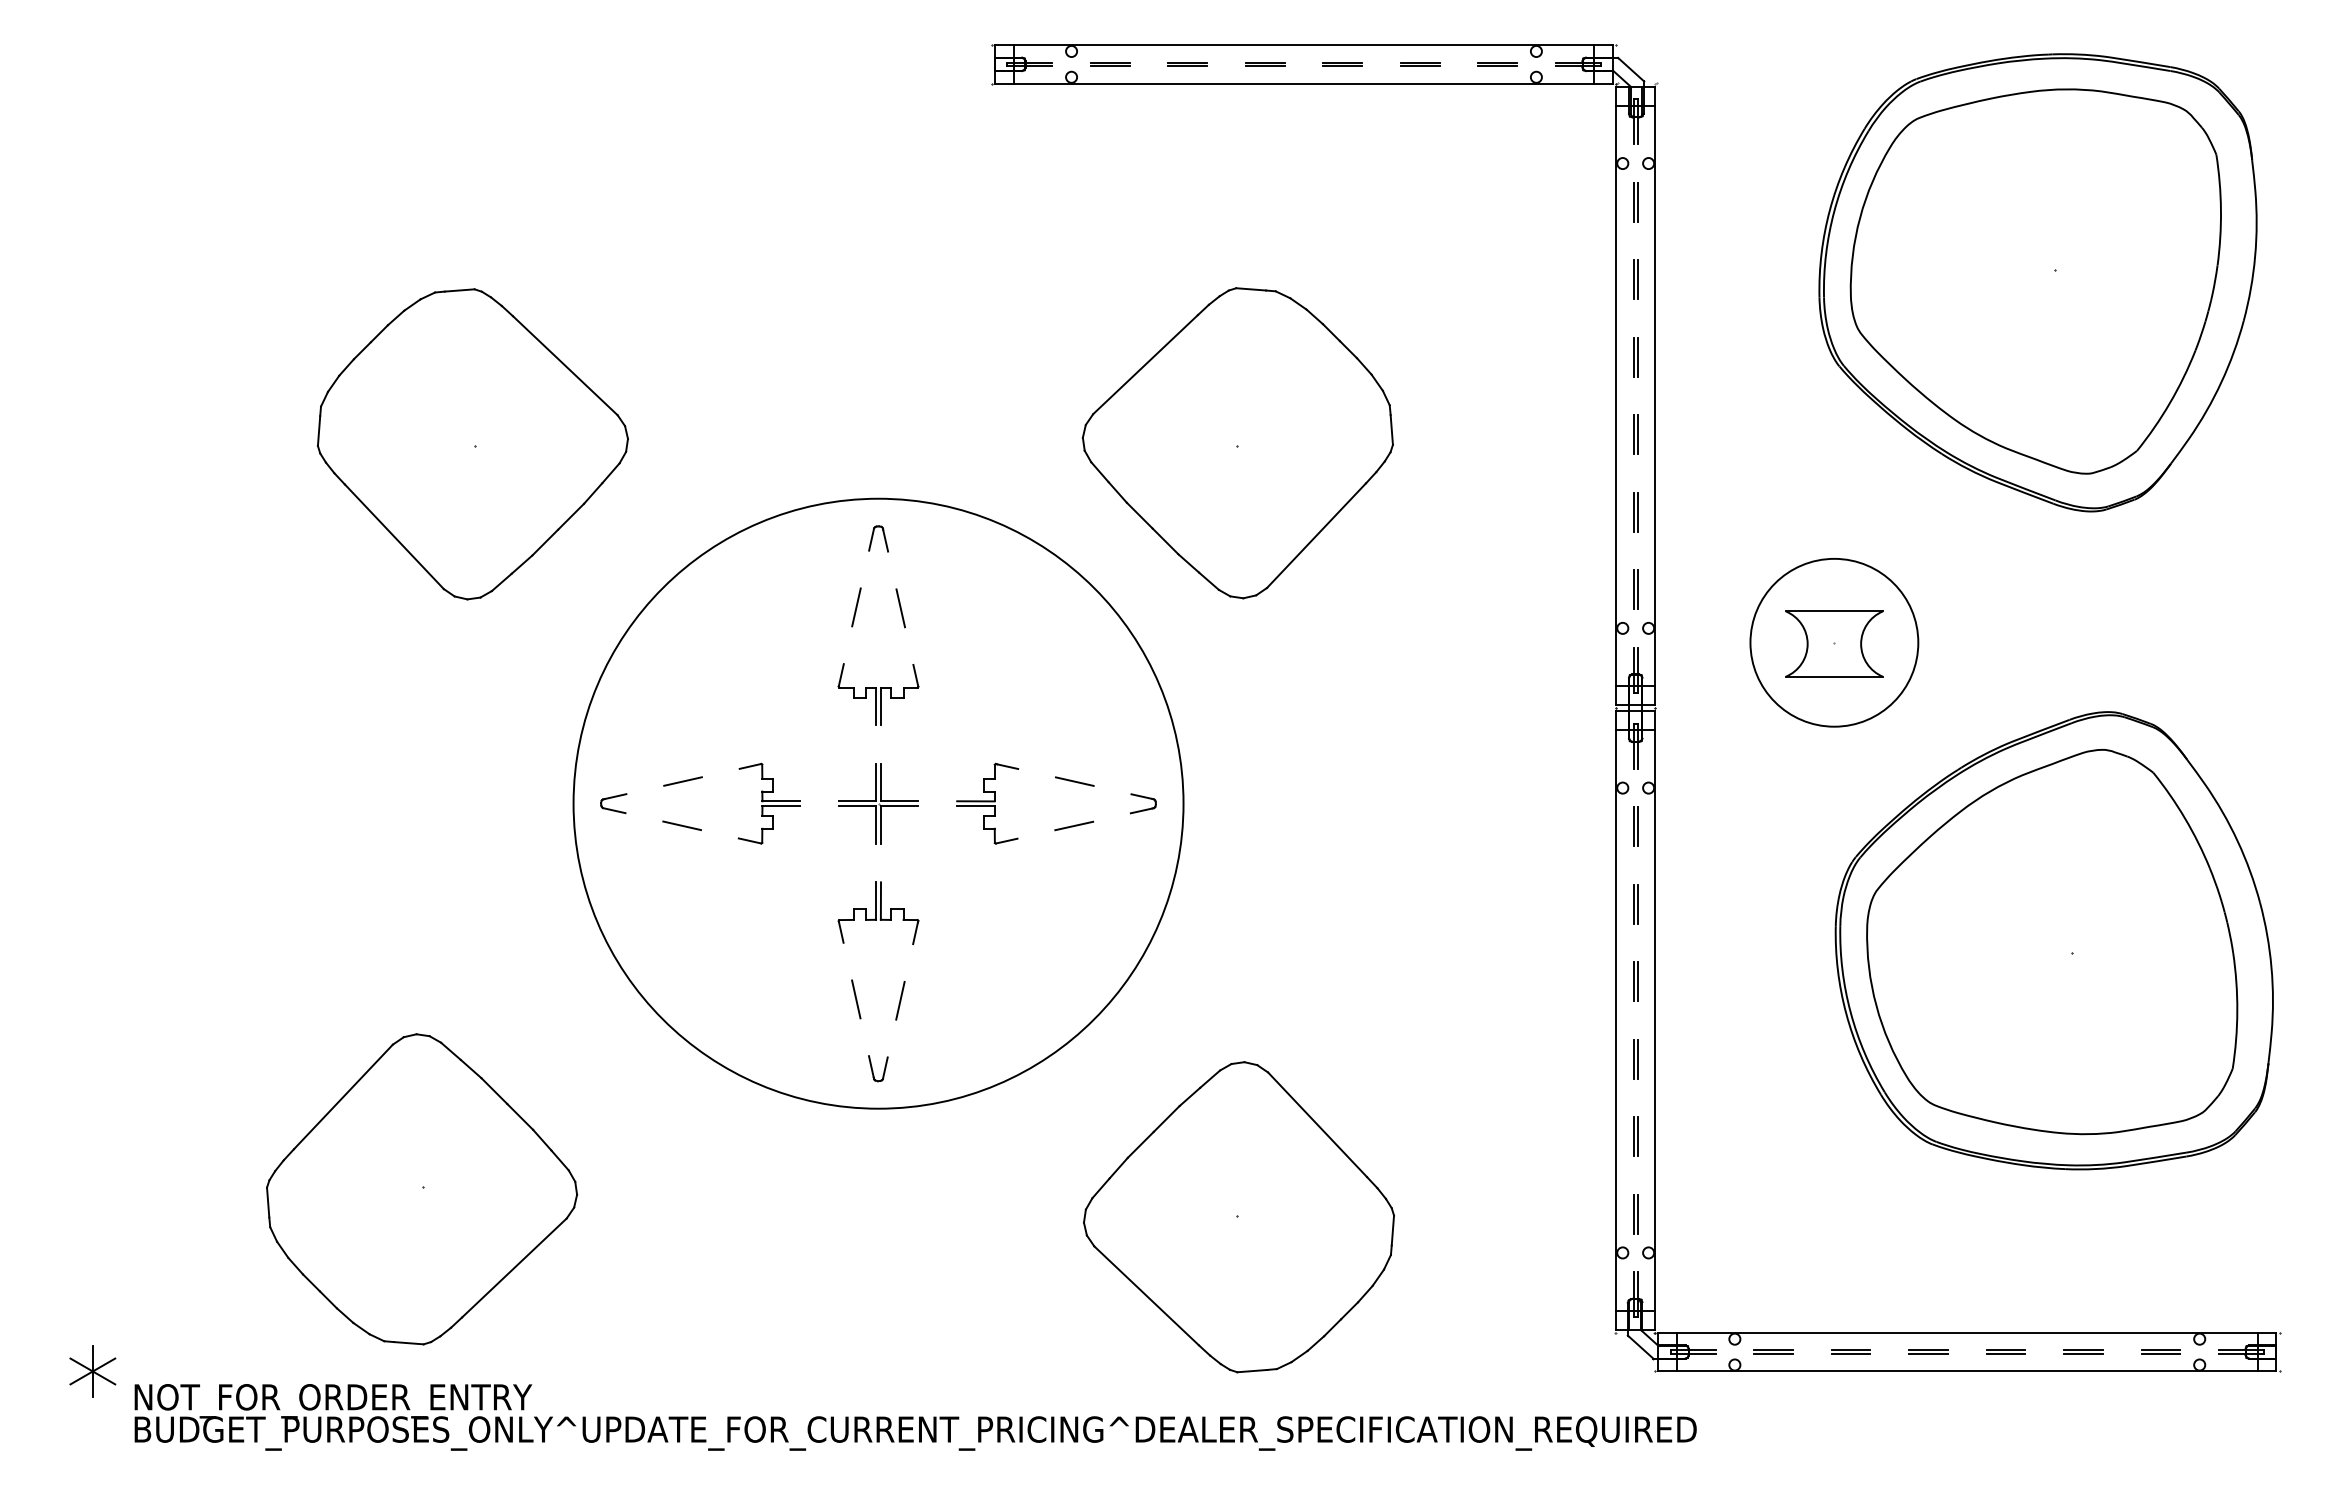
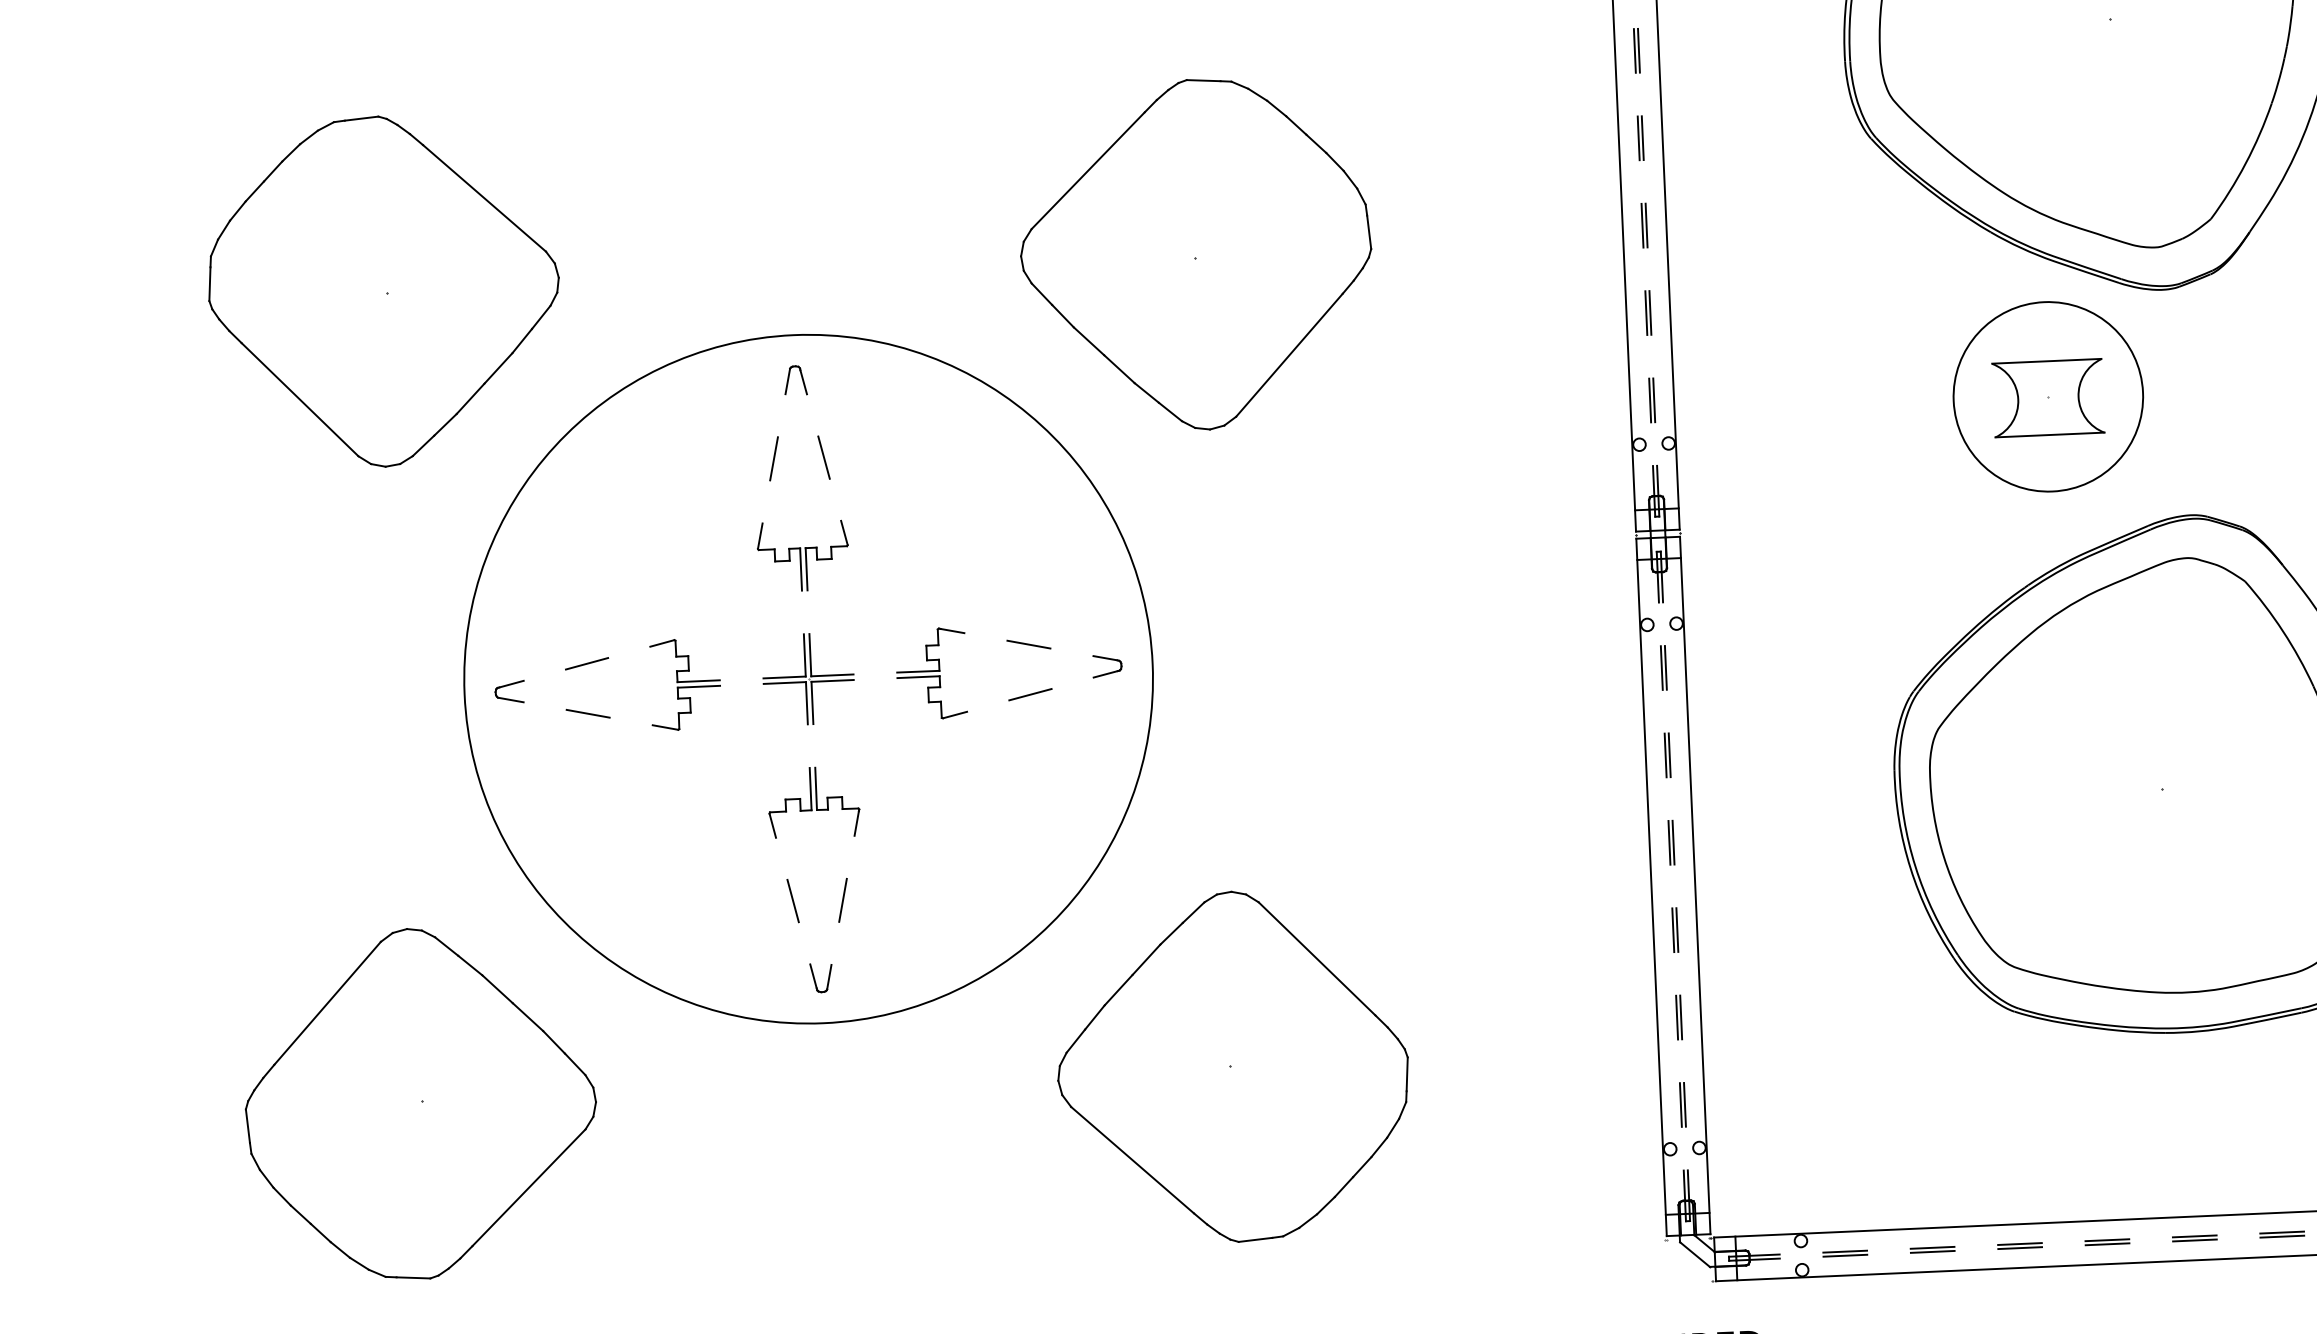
part: (472, 444) -> (383, 291), moved
part: (1834, 642) -> (2048, 396), moved
part: (422, 1189) -> (421, 1103), moved
part: (1238, 1217) -> (1232, 1067), moved

